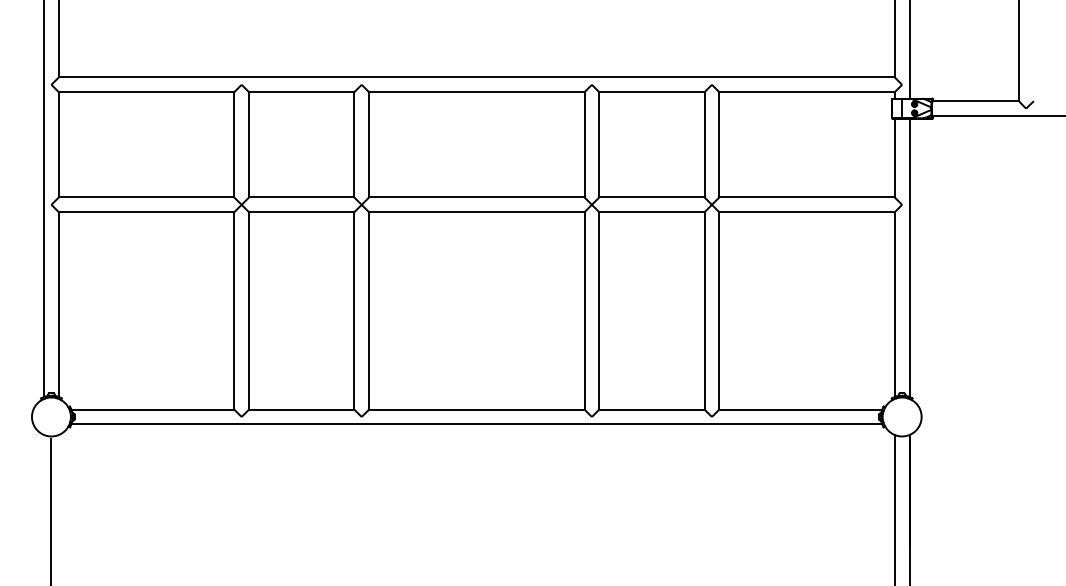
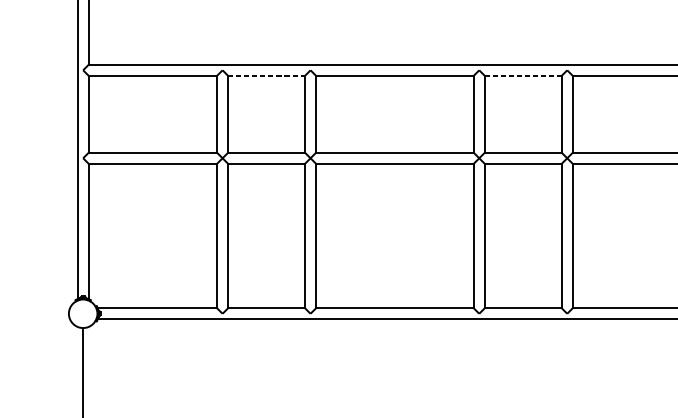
line: (301, 92) -> (266, 75), solid -> dashed
line: (651, 92) -> (522, 75), solid -> dashed

